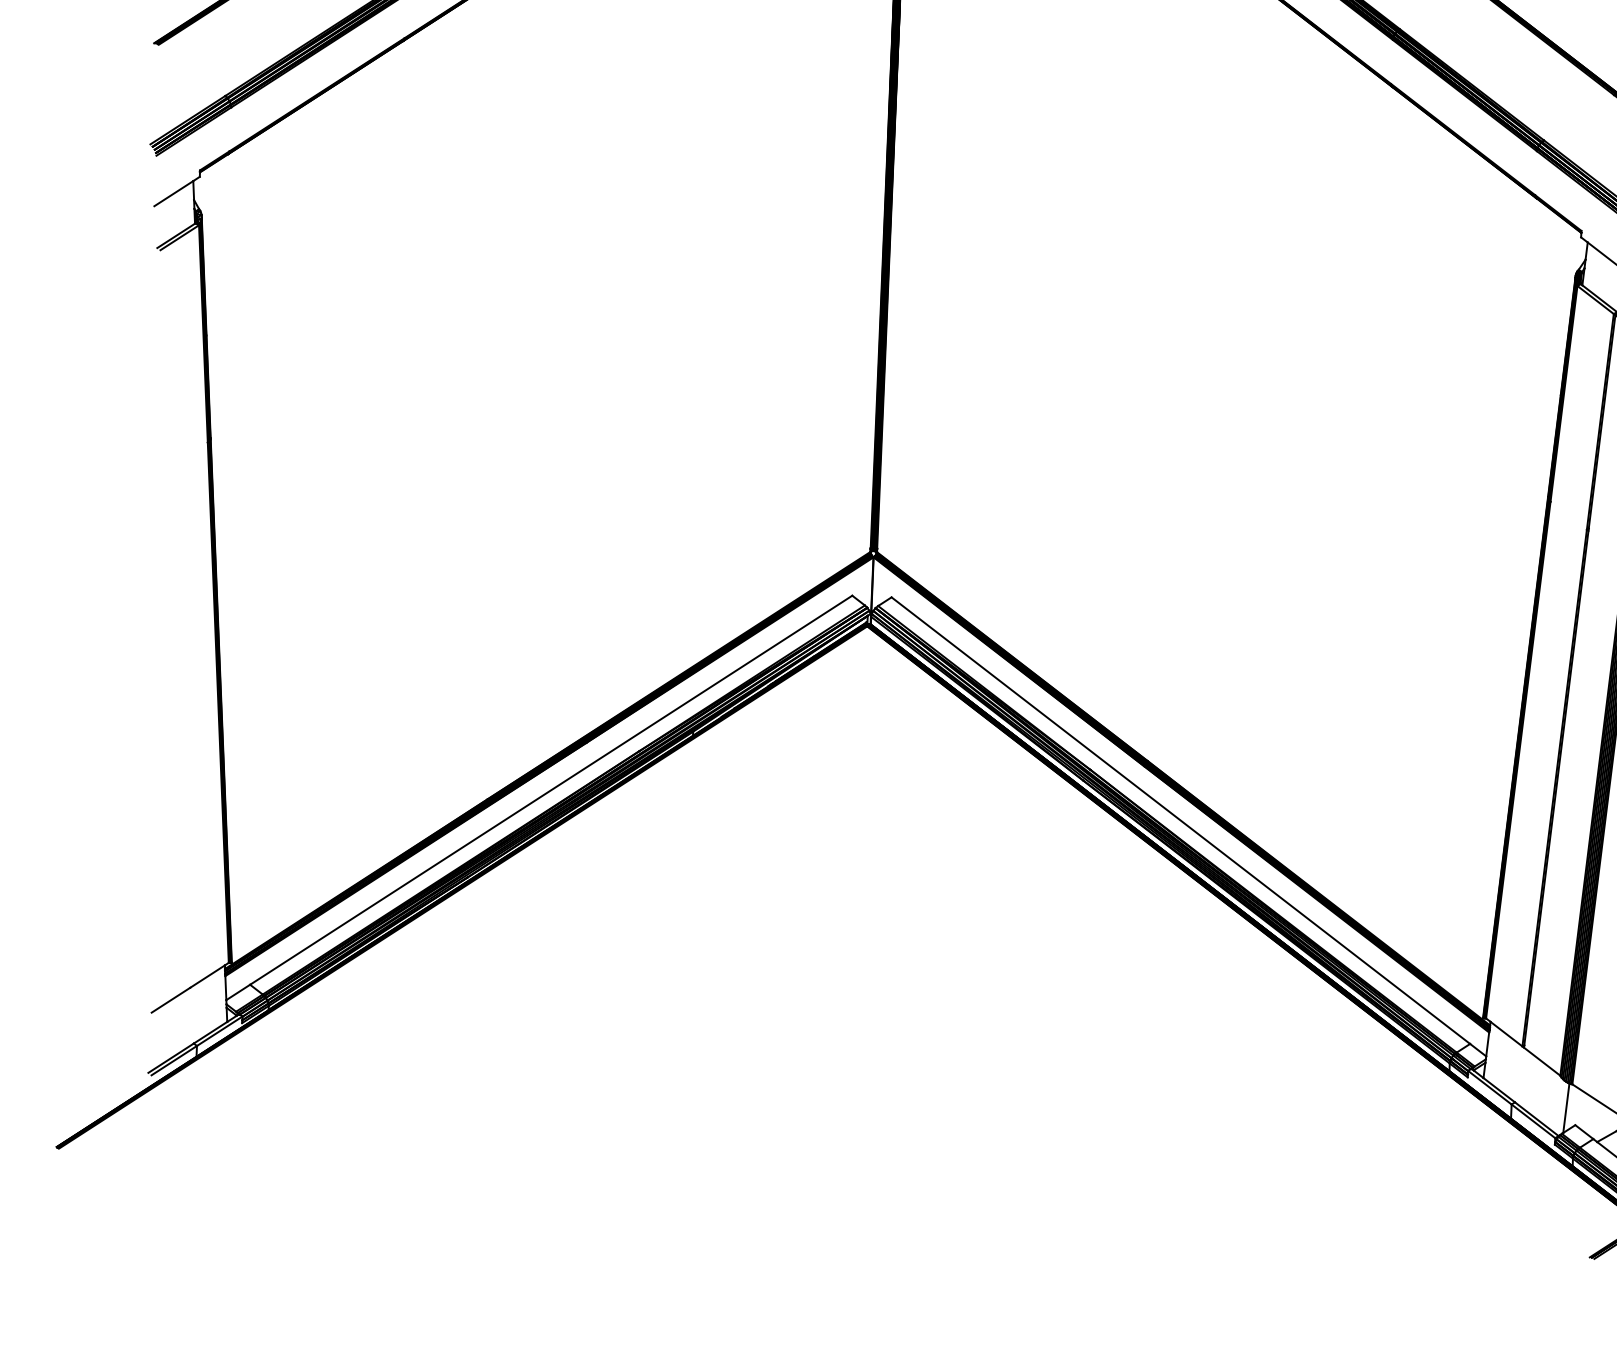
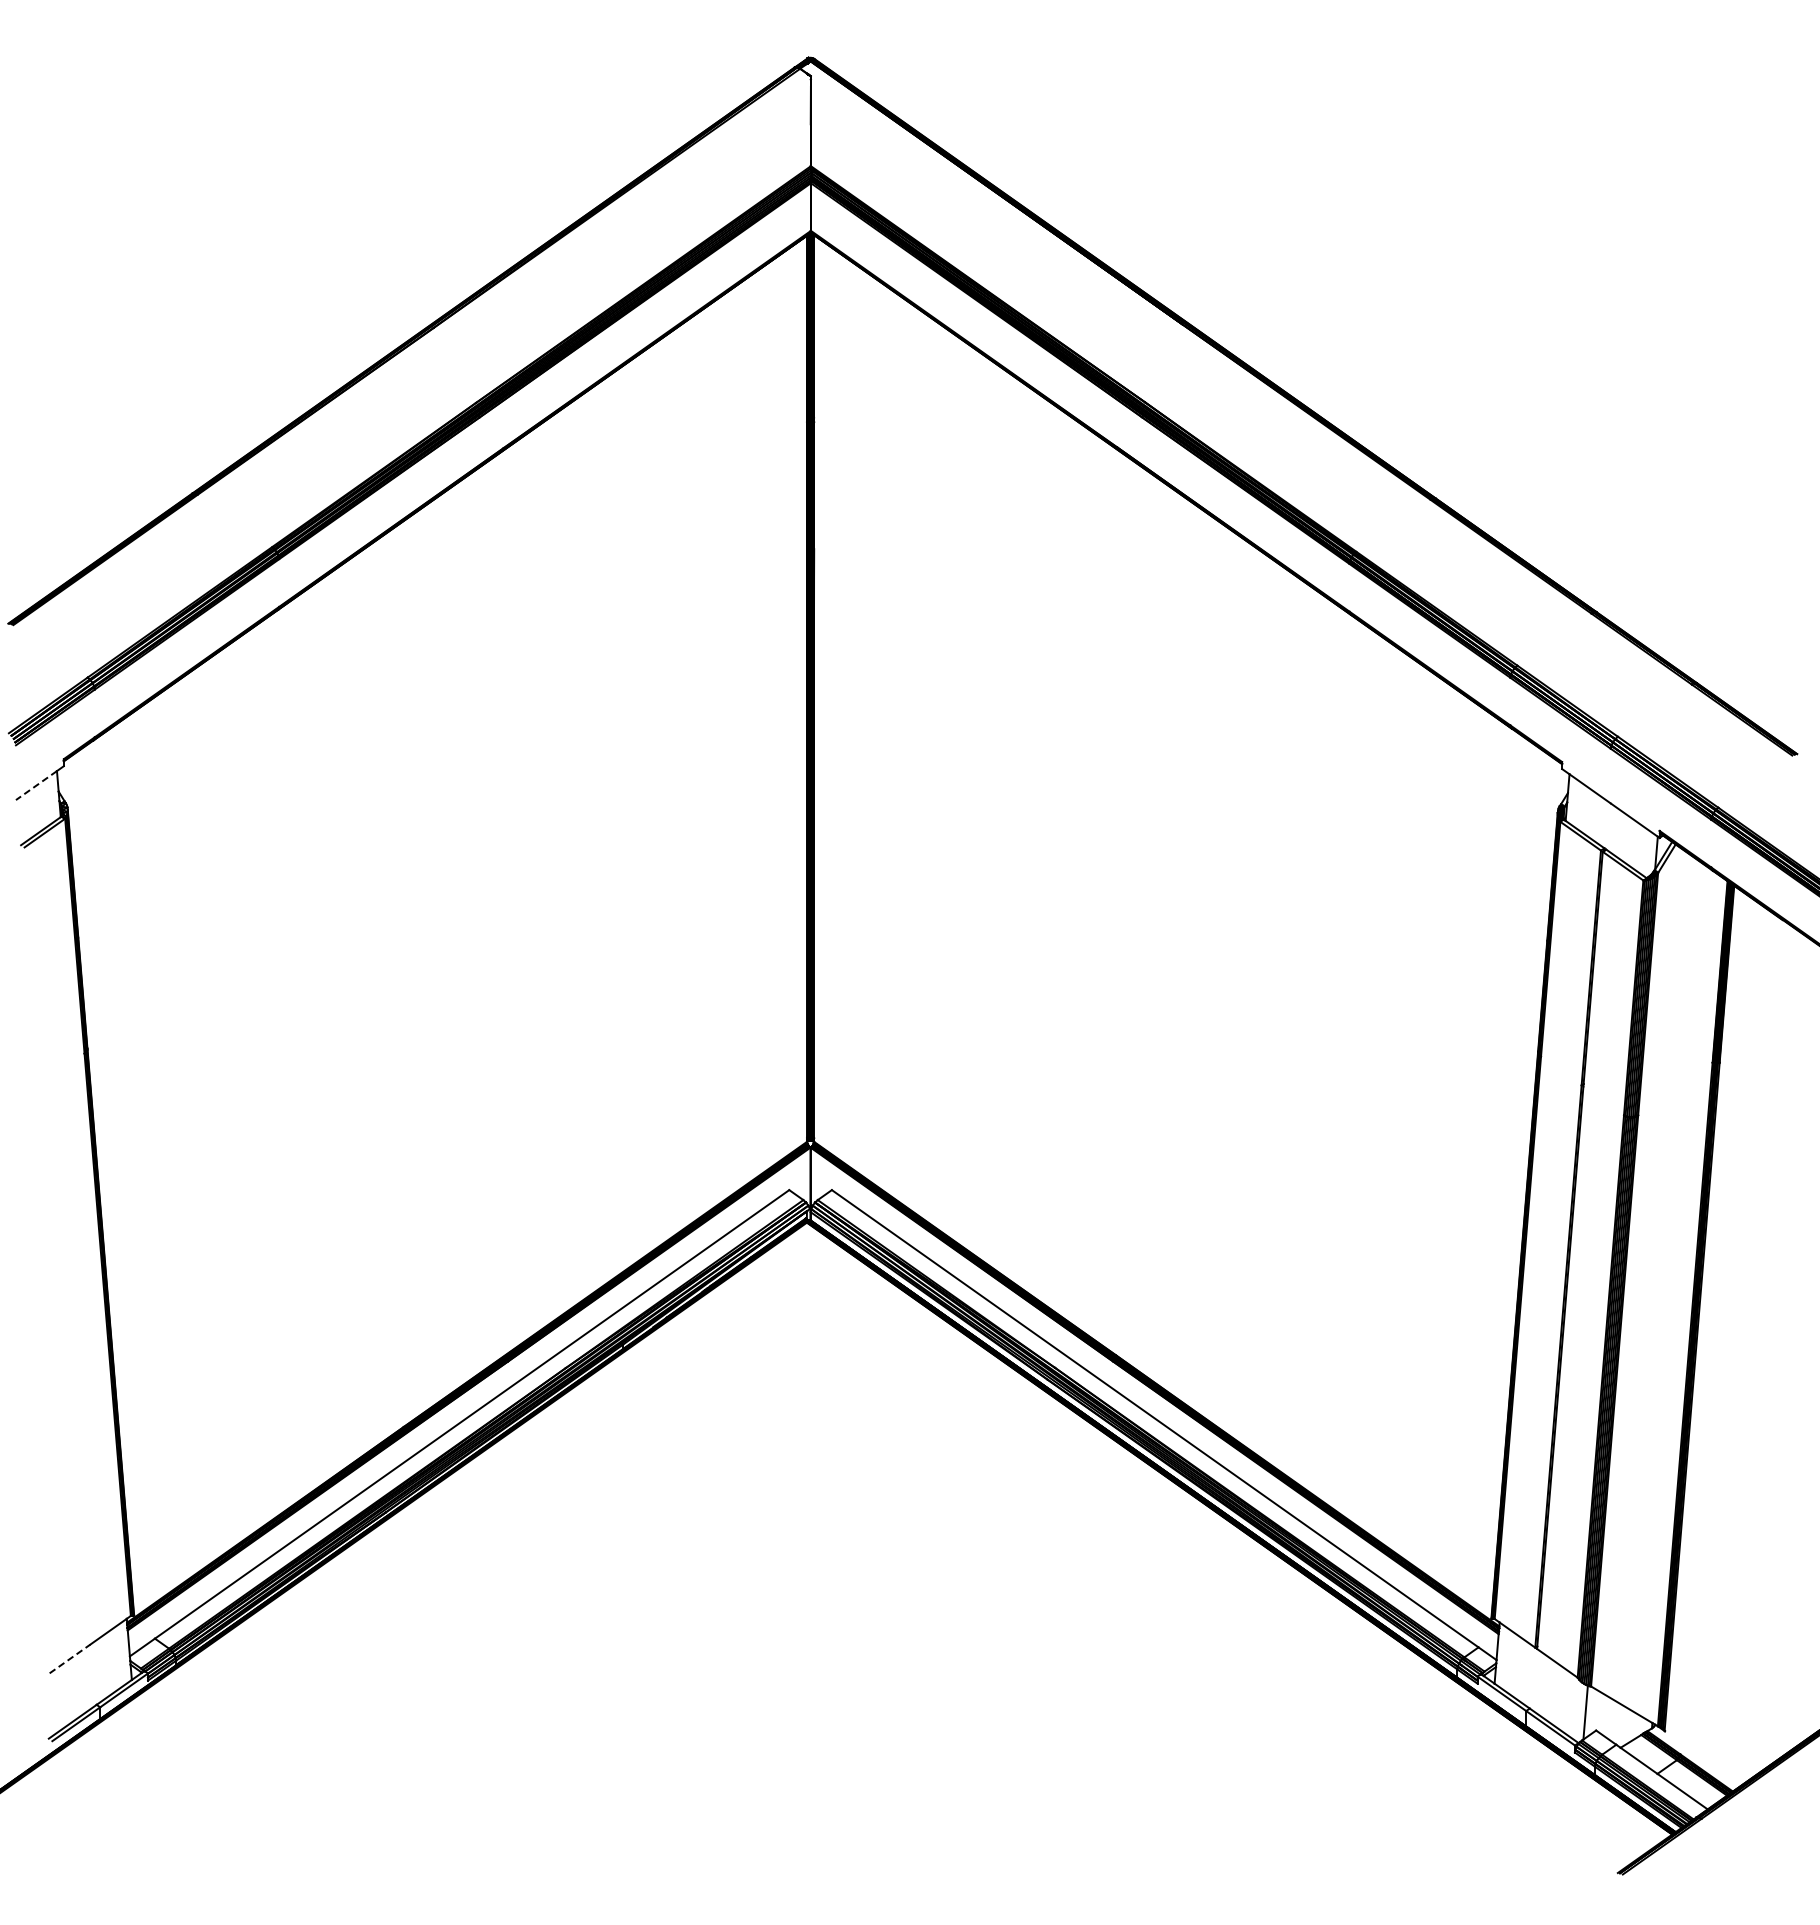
line: (173, 193) -> (36, 785), solid -> dashed
line: (170, 1000) -> (69, 1659), solid -> dashed

